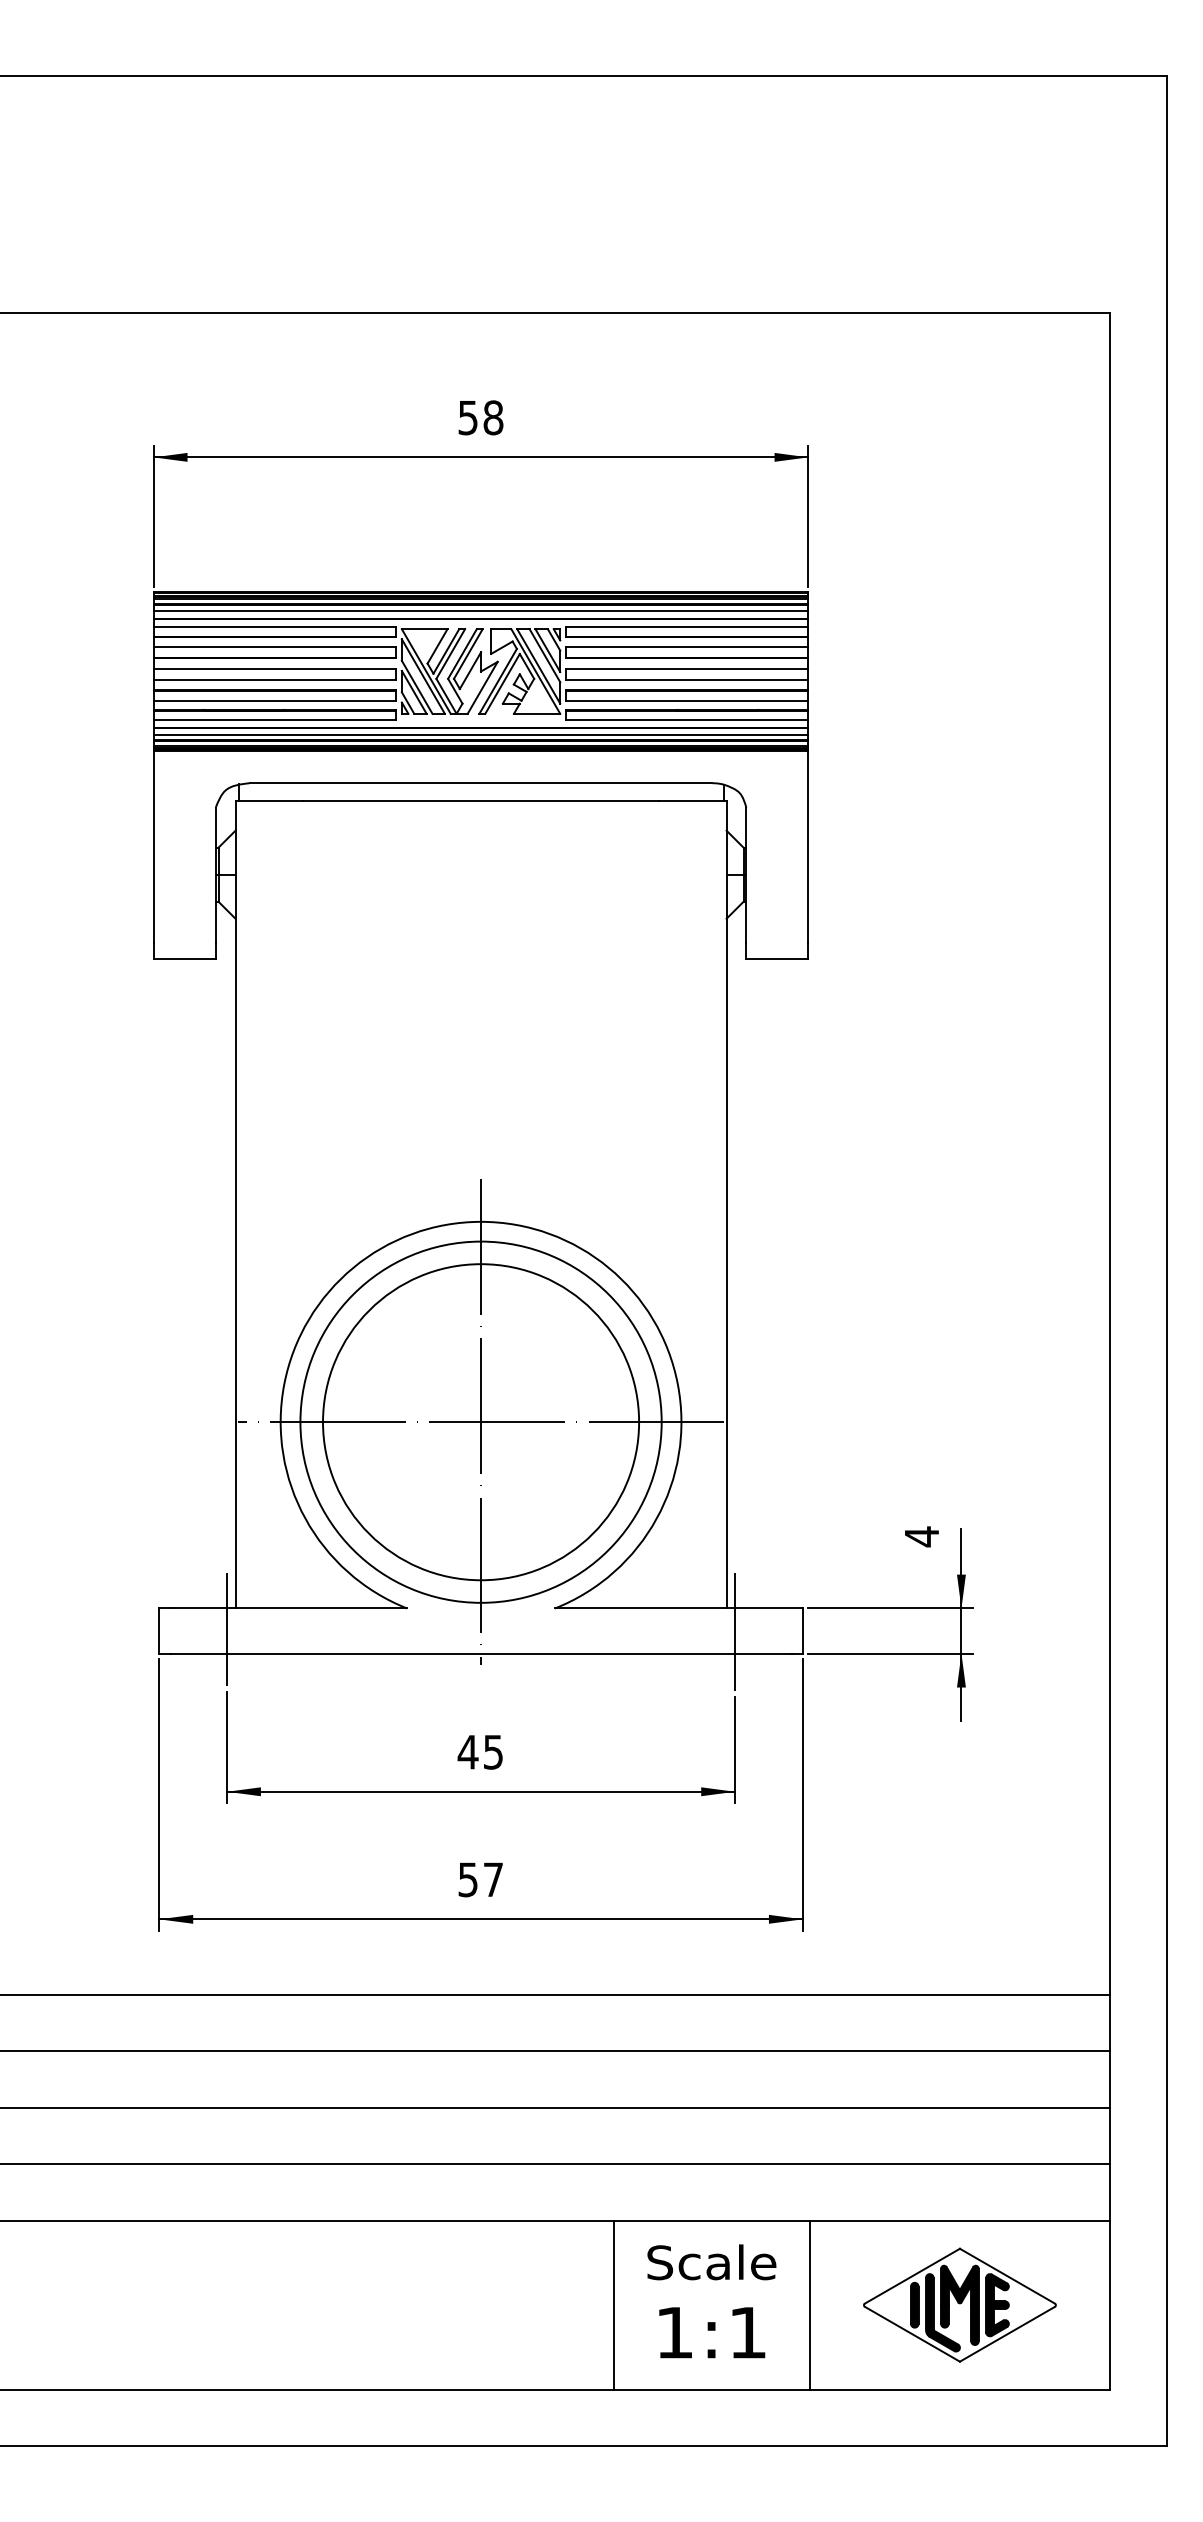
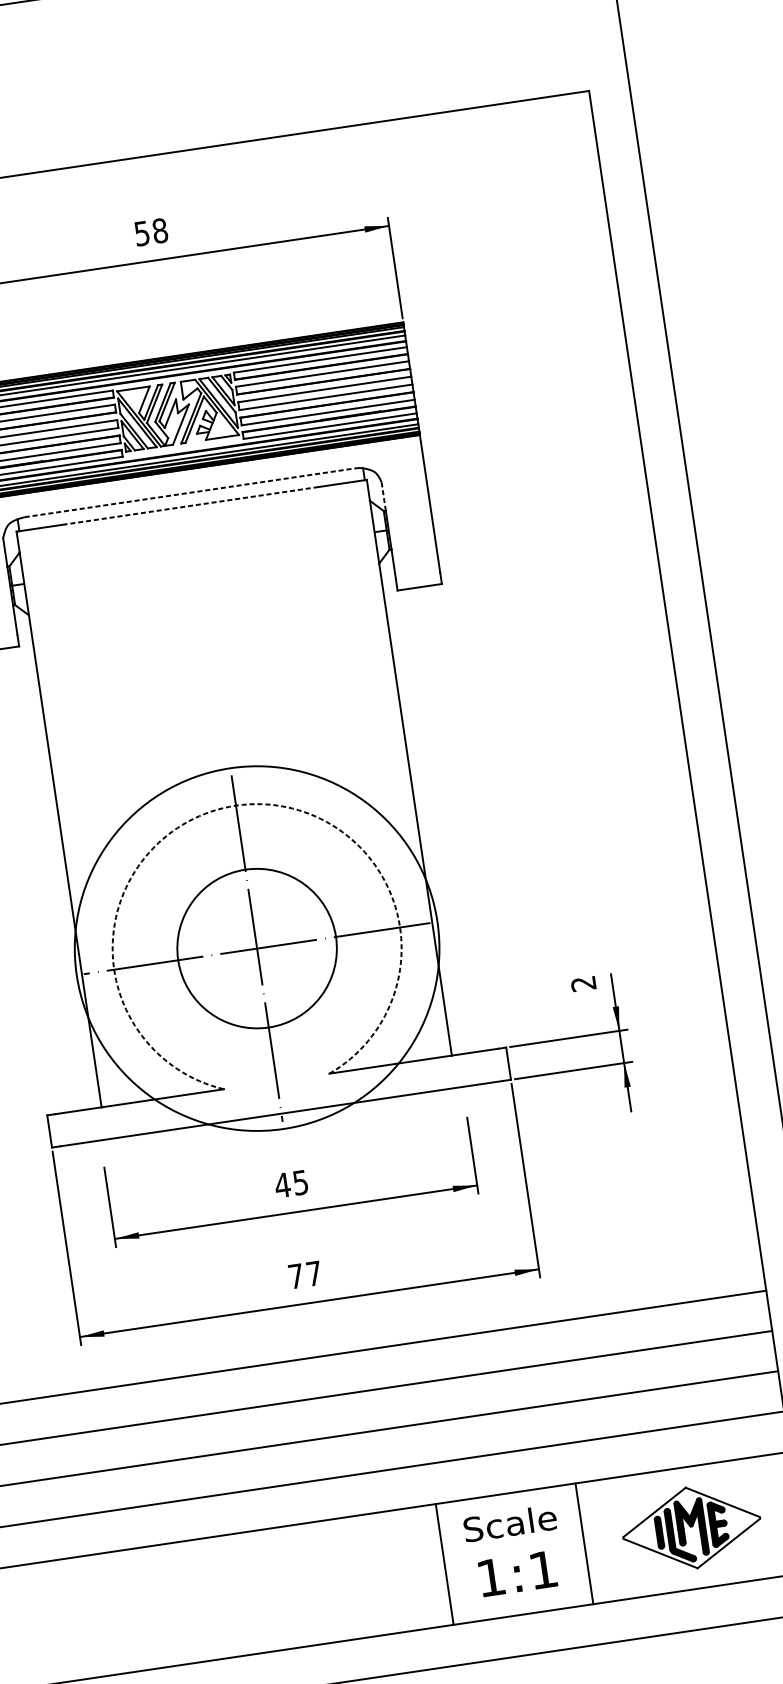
line: (481, 783) -> (190, 492), solid -> dashed
line: (481, 801) -> (192, 505), solid -> dashed
line: (746, 827) -> (383, 496), solid -> dashed
arc: (481, 1221) -> (236, 805), solid -> dashed
circle: (480, 1421) -> (256, 948), size x1.4
circle: (481, 1422) -> (257, 948), size x0.7
text: (921, 1536) -> (583, 983), 4 -> 2
line: (227, 1629) -> (98, 1123), removed
line: (735, 1631) -> (460, 1071), removed
text: (467, 1879) -> (295, 1276), 57 -> 77

